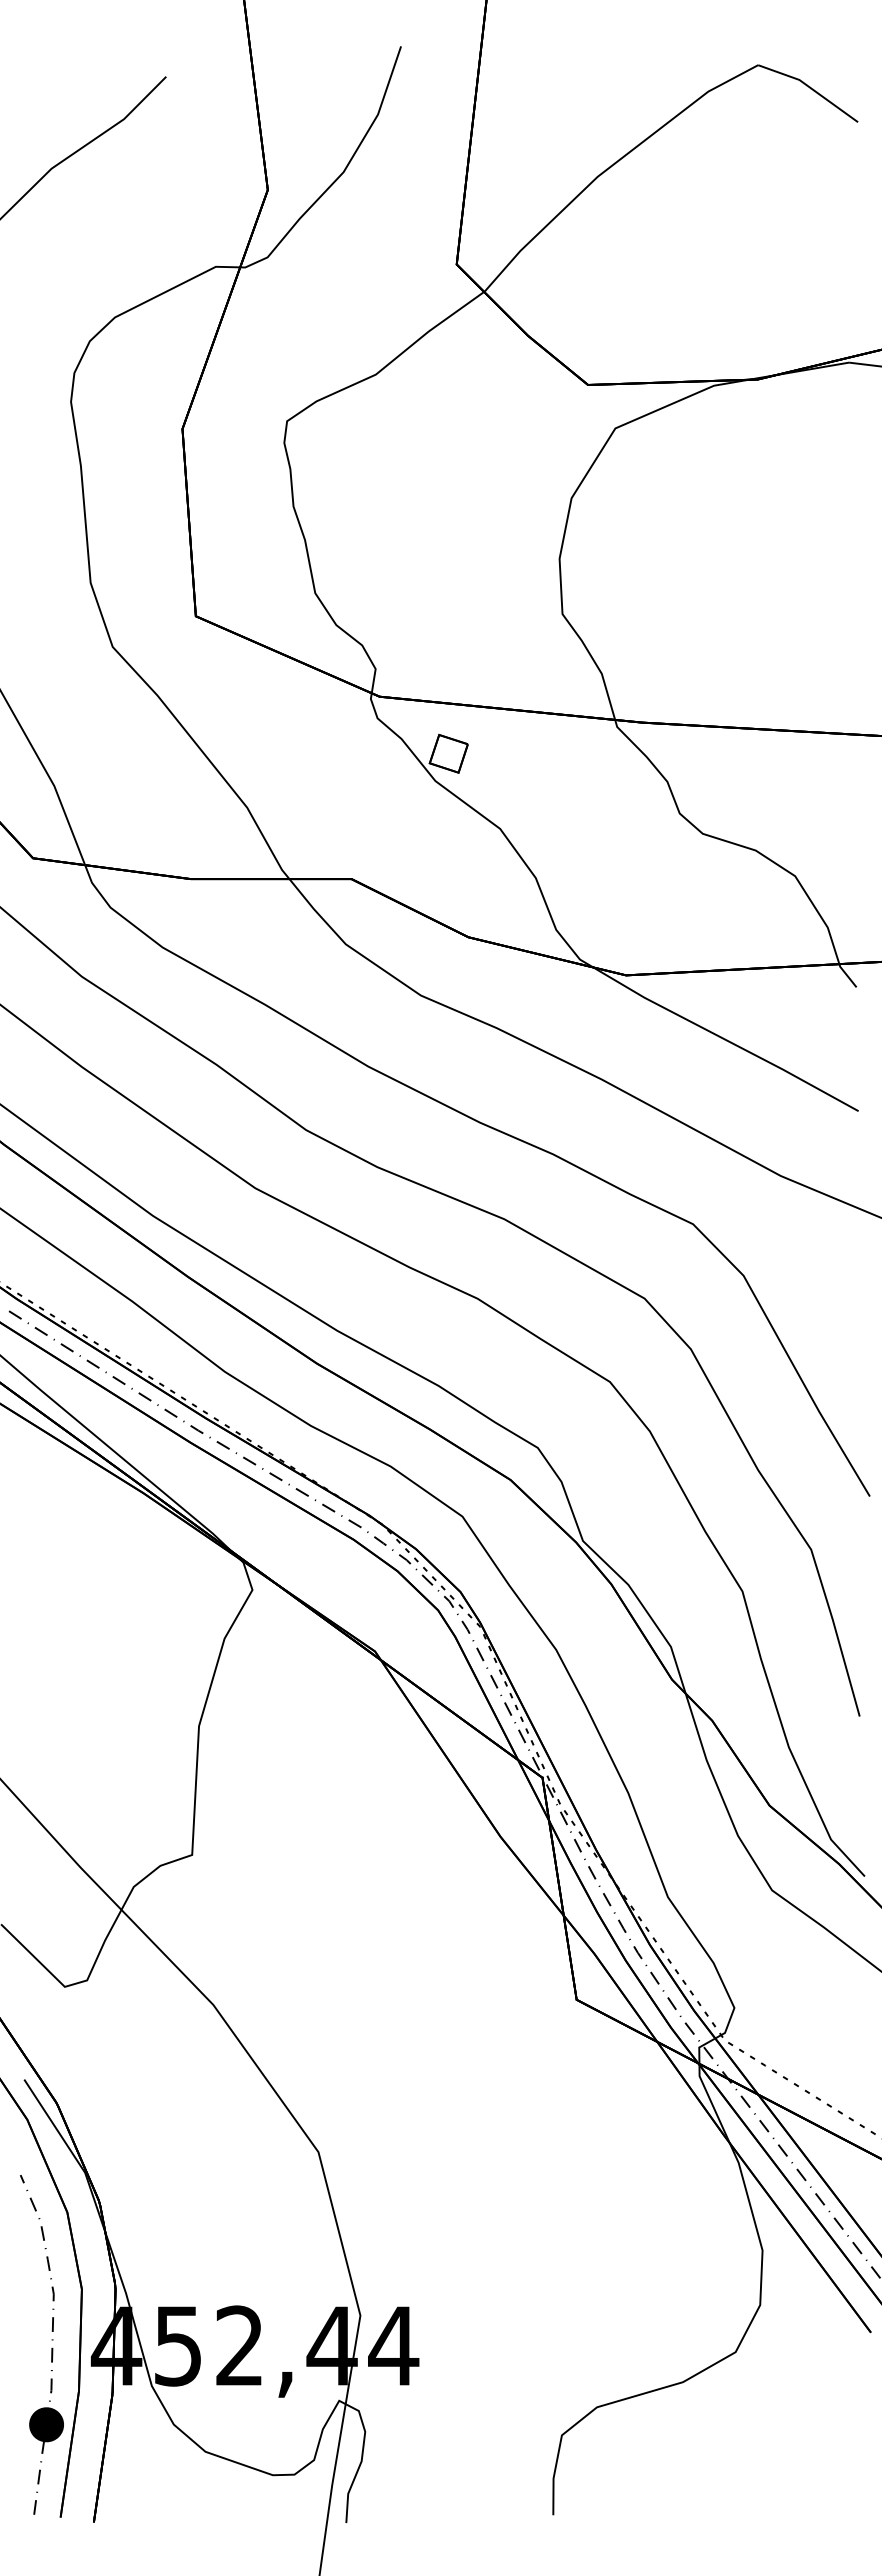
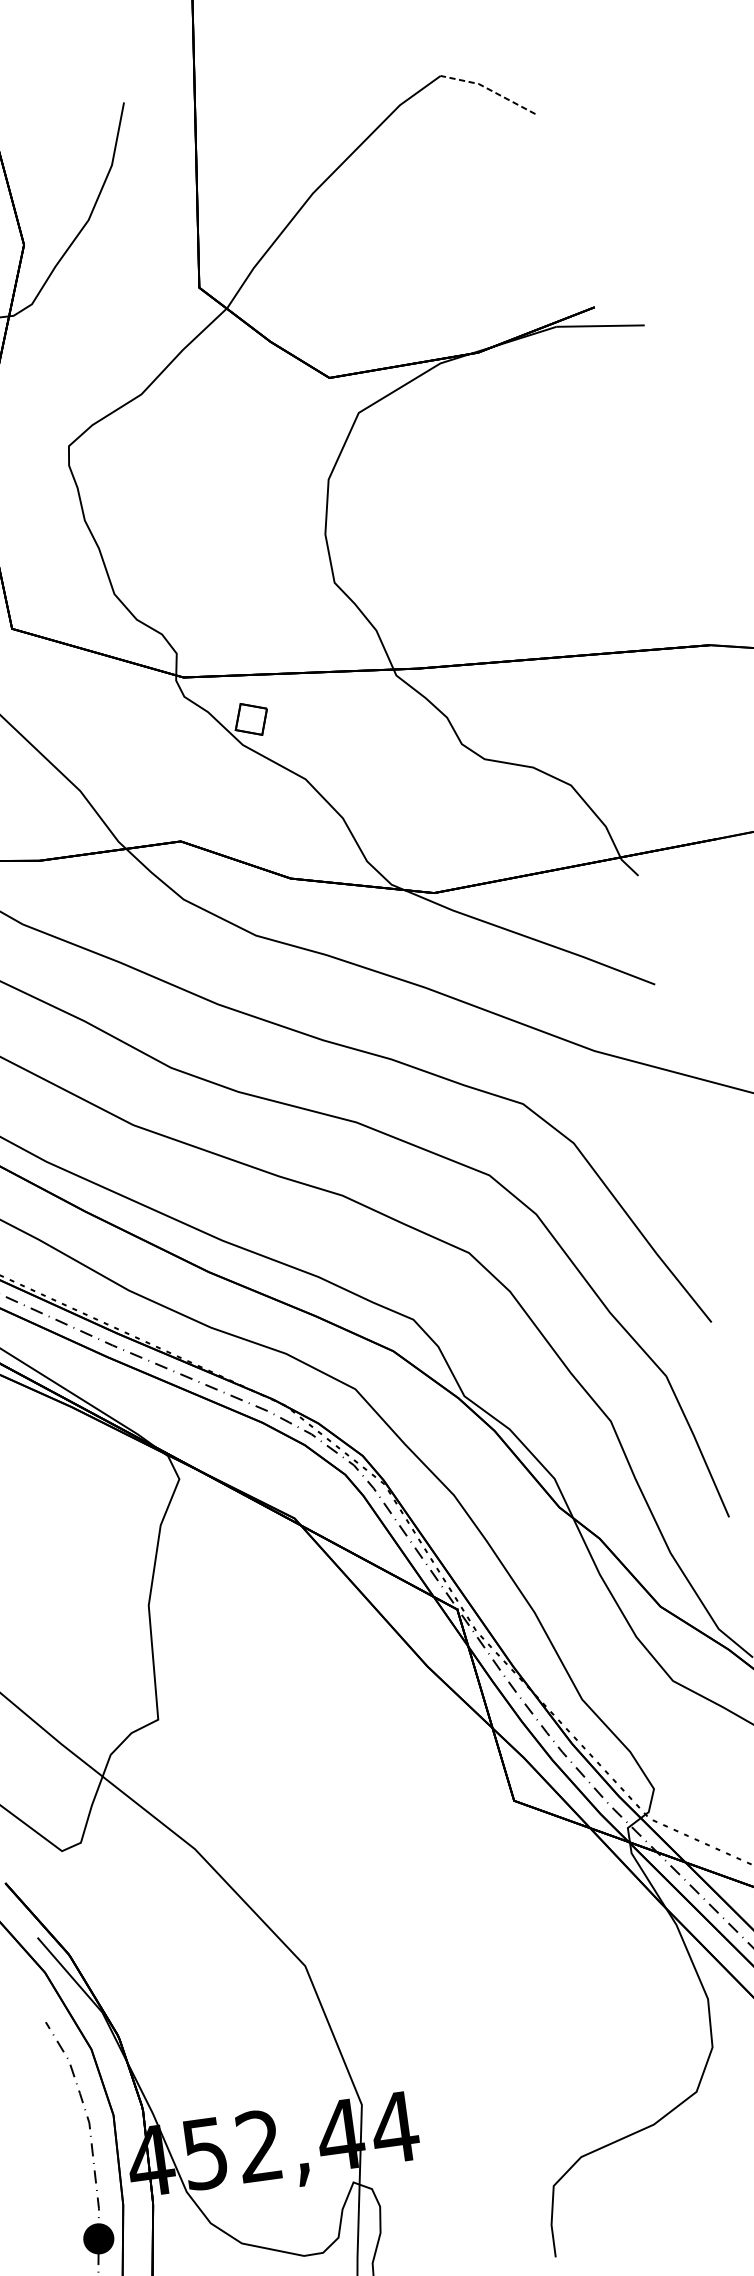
line: (810, 88) -> (489, 90), solid -> dashed

